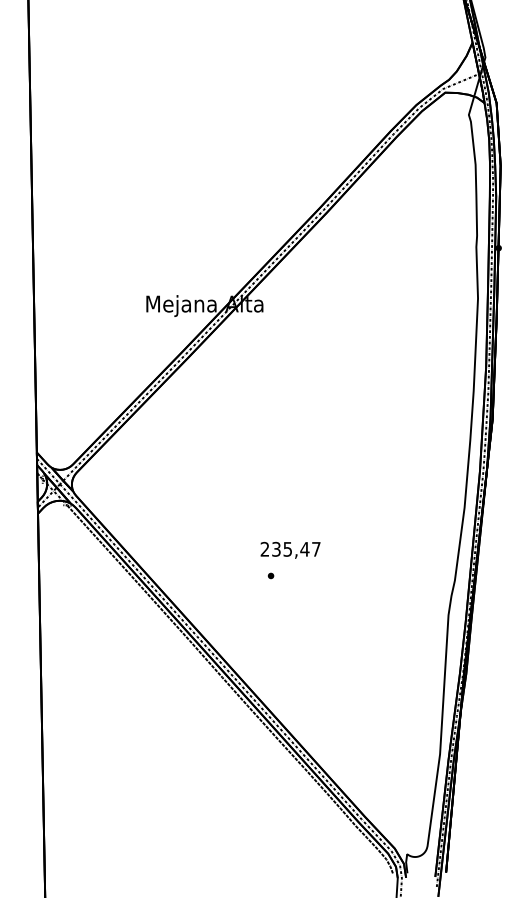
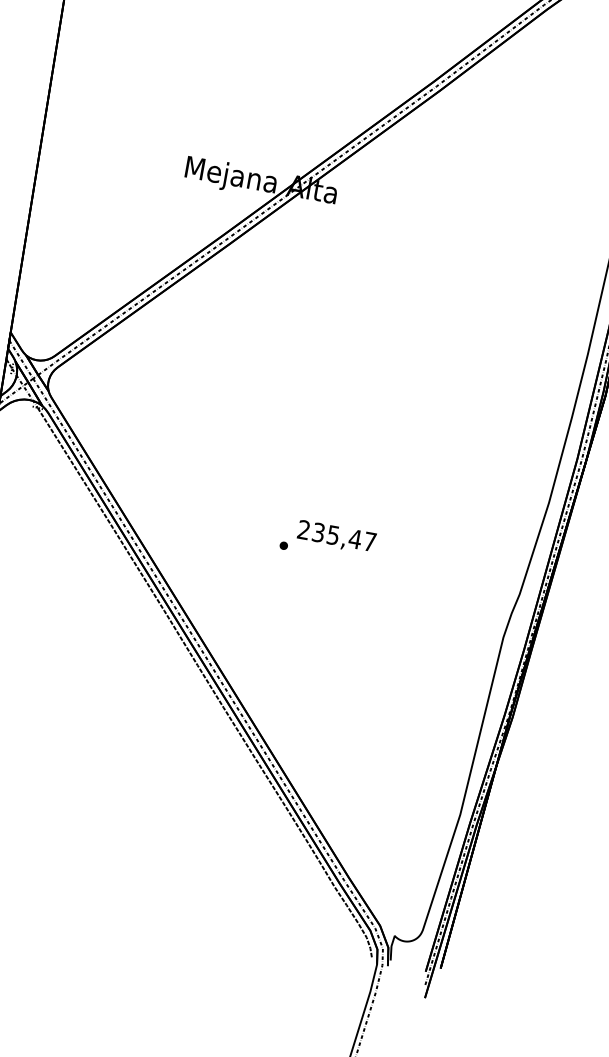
text: (290, 549) -> (336, 536), moved

